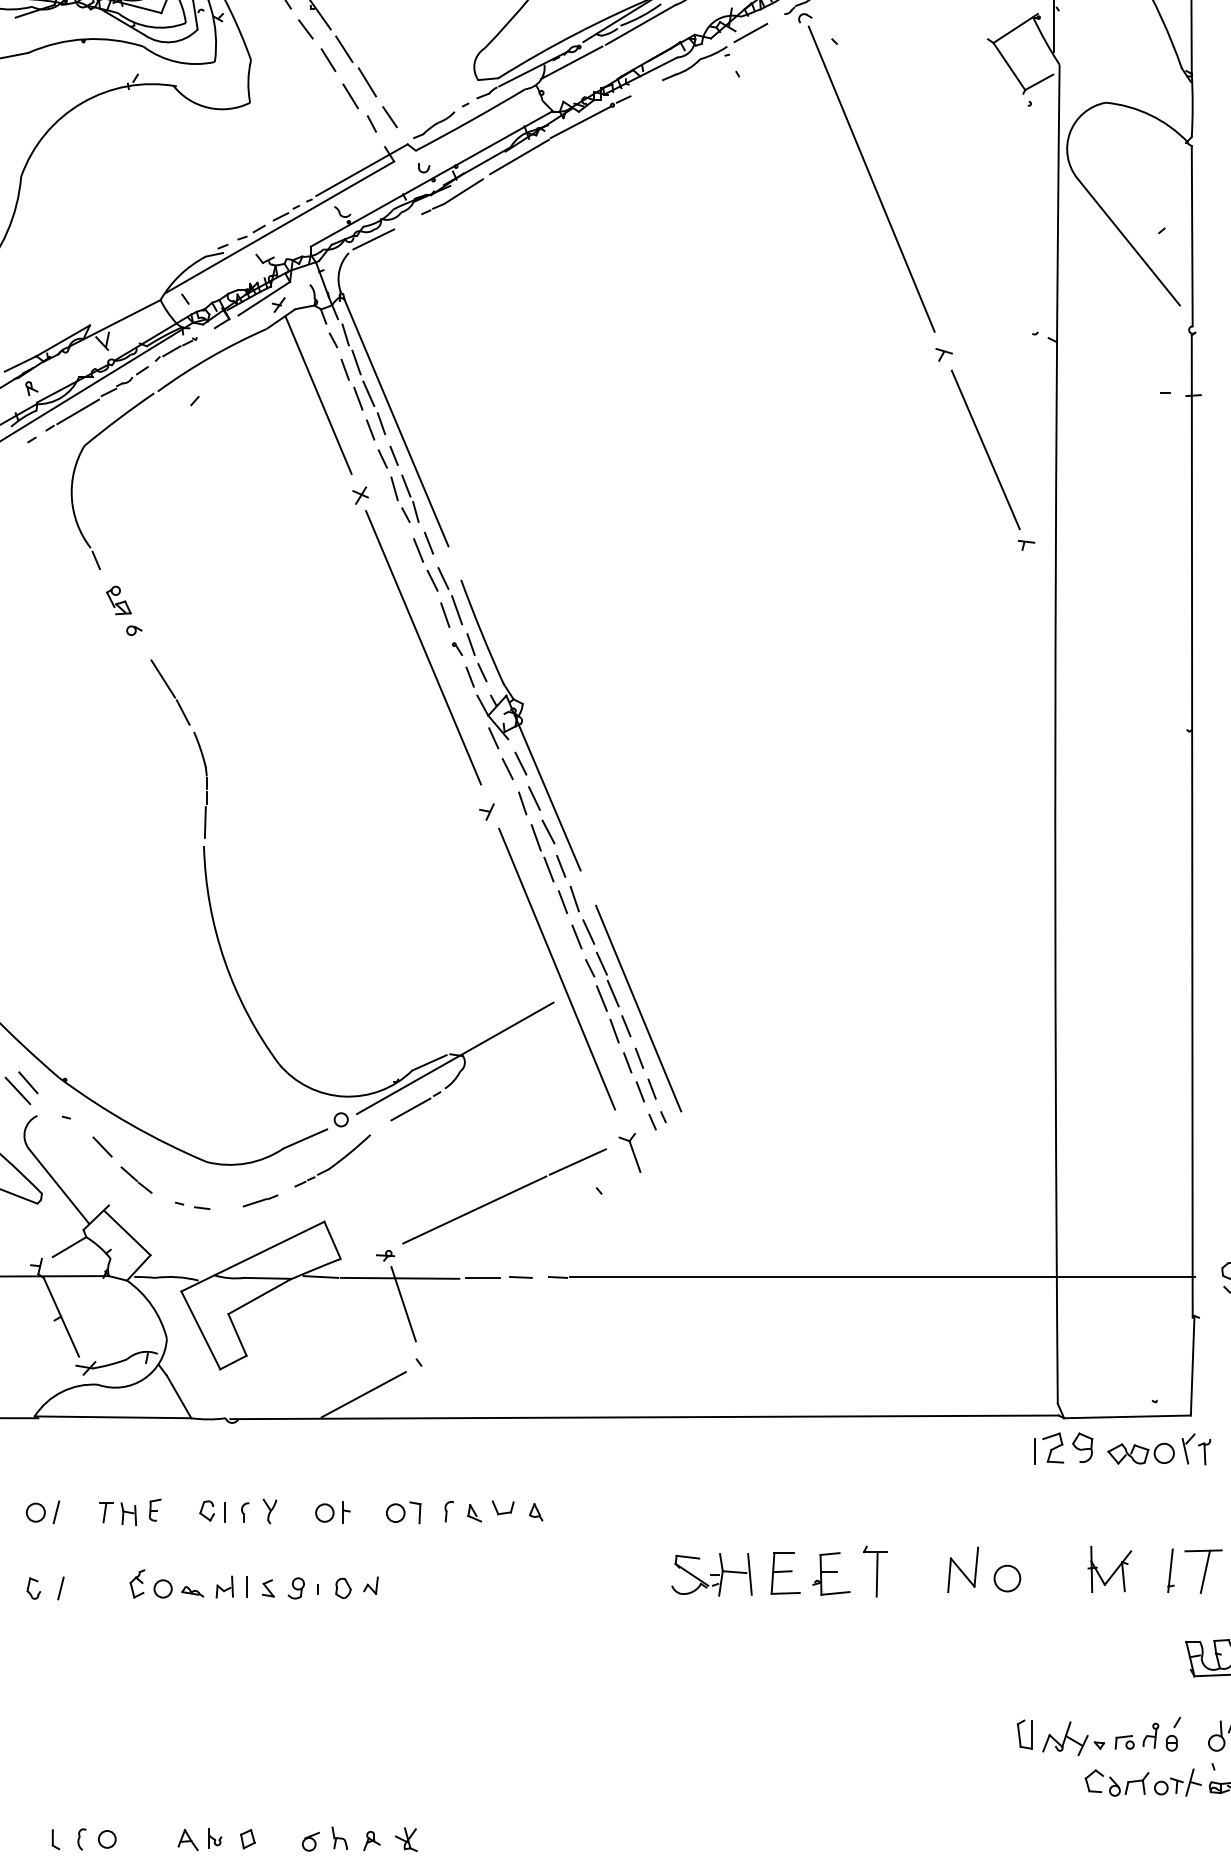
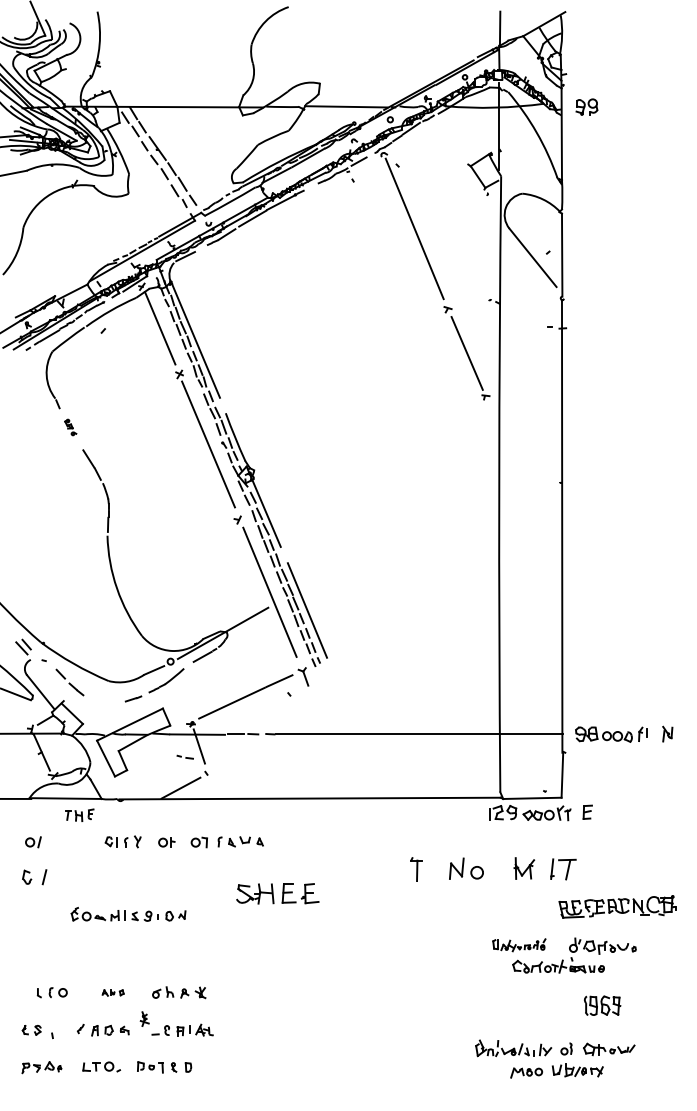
part: (123, 610) -> (70, 427), size x0.7
part: (190, 1204) -> (184, 756), moved
part: (130, 1510) -> (79, 814), moved
part: (760, 1573) -> (277, 893), moved
part: (253, 1584) -> (128, 914), moved
part: (45, 1588) -> (34, 877), size x1.4
part: (1099, 1734) -> (519, 944), size x0.7
part: (214, 1838) -> (112, 992), size x0.6

